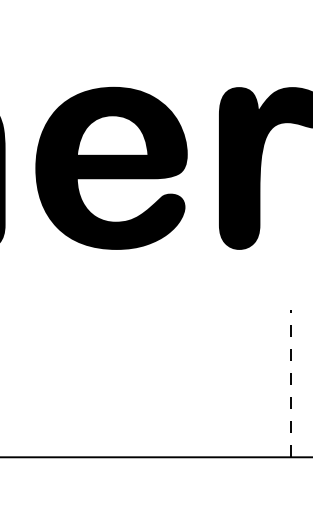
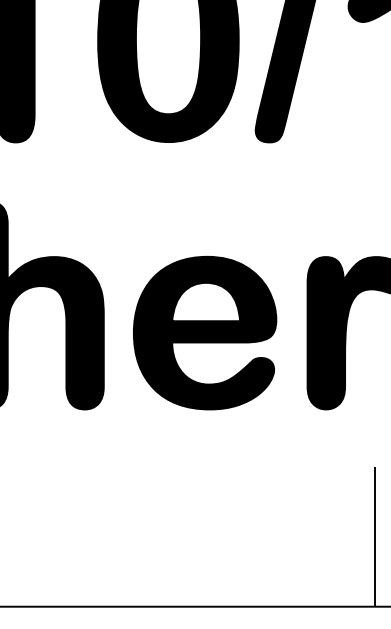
line: (290, 384) -> (374, 537), dashed -> solid

